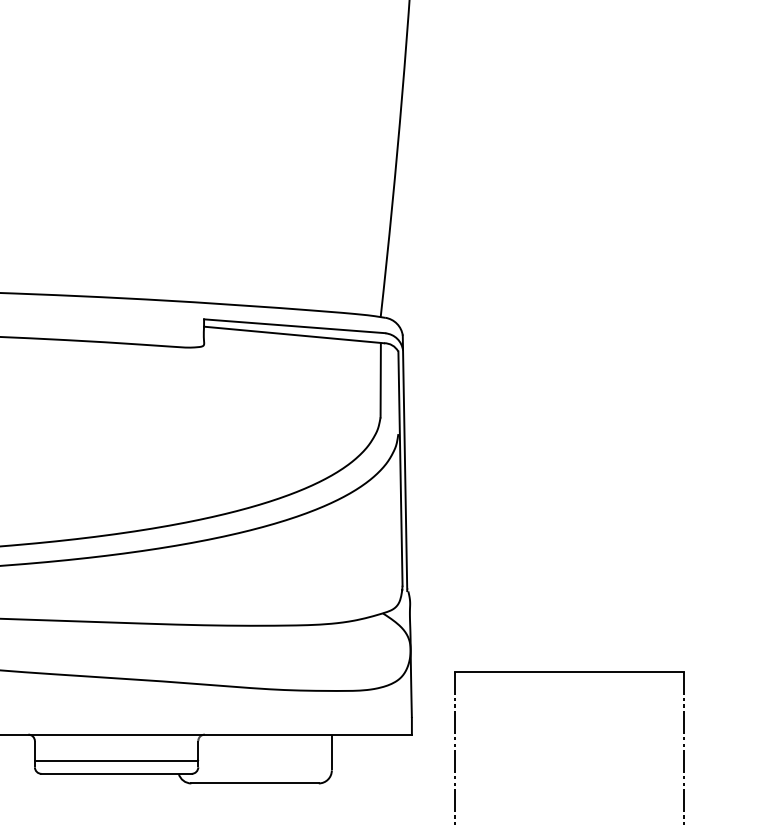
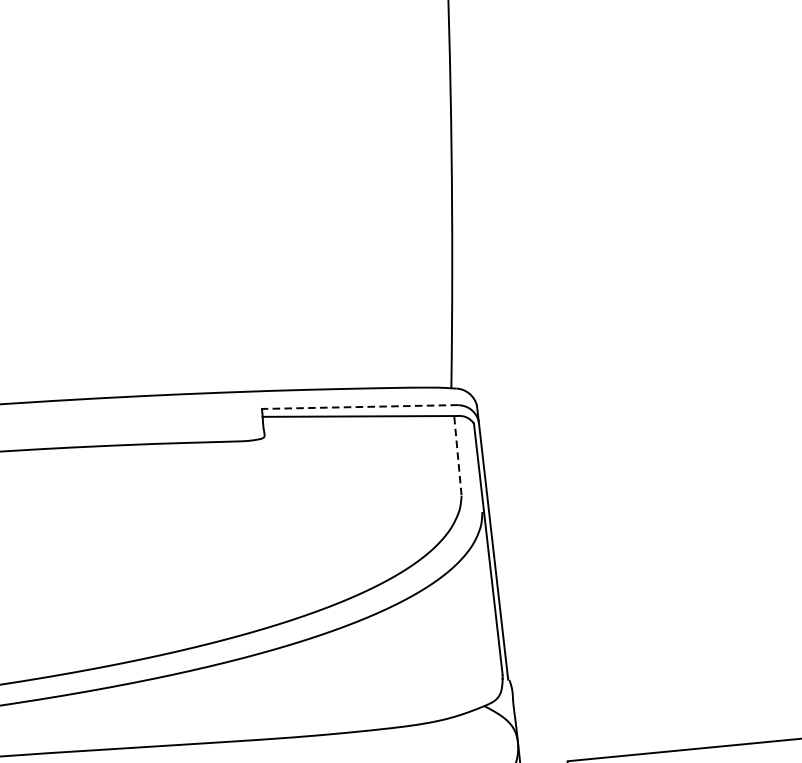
line: (294, 326) -> (359, 407), solid -> dashed
line: (380, 380) -> (457, 456), solid -> dashed

